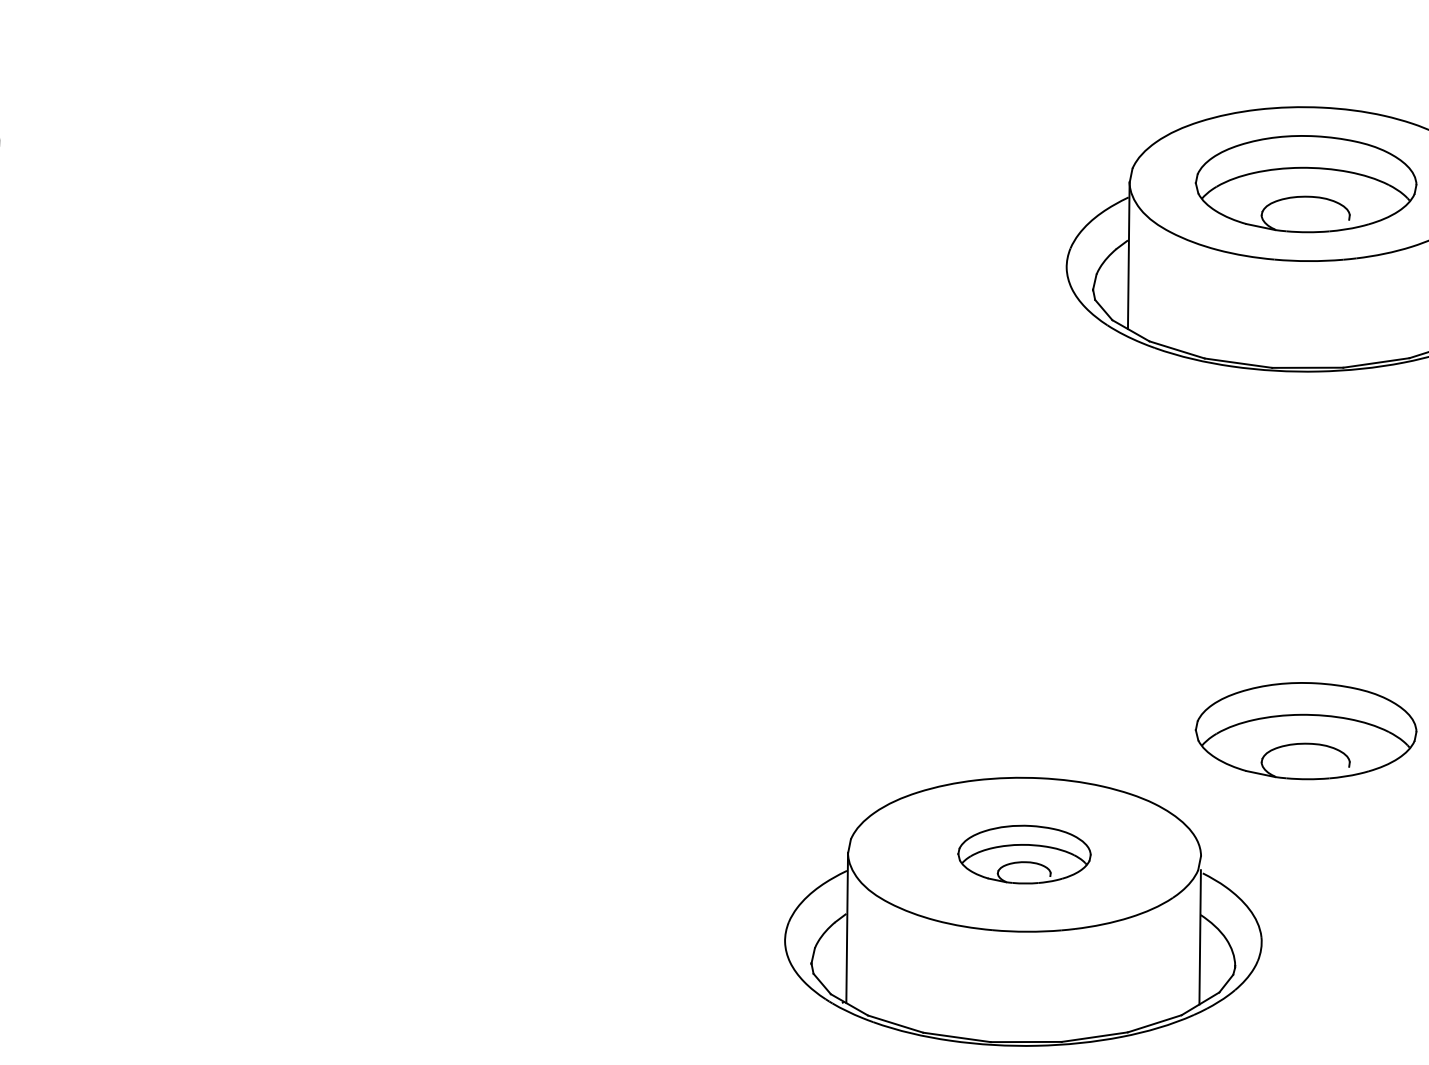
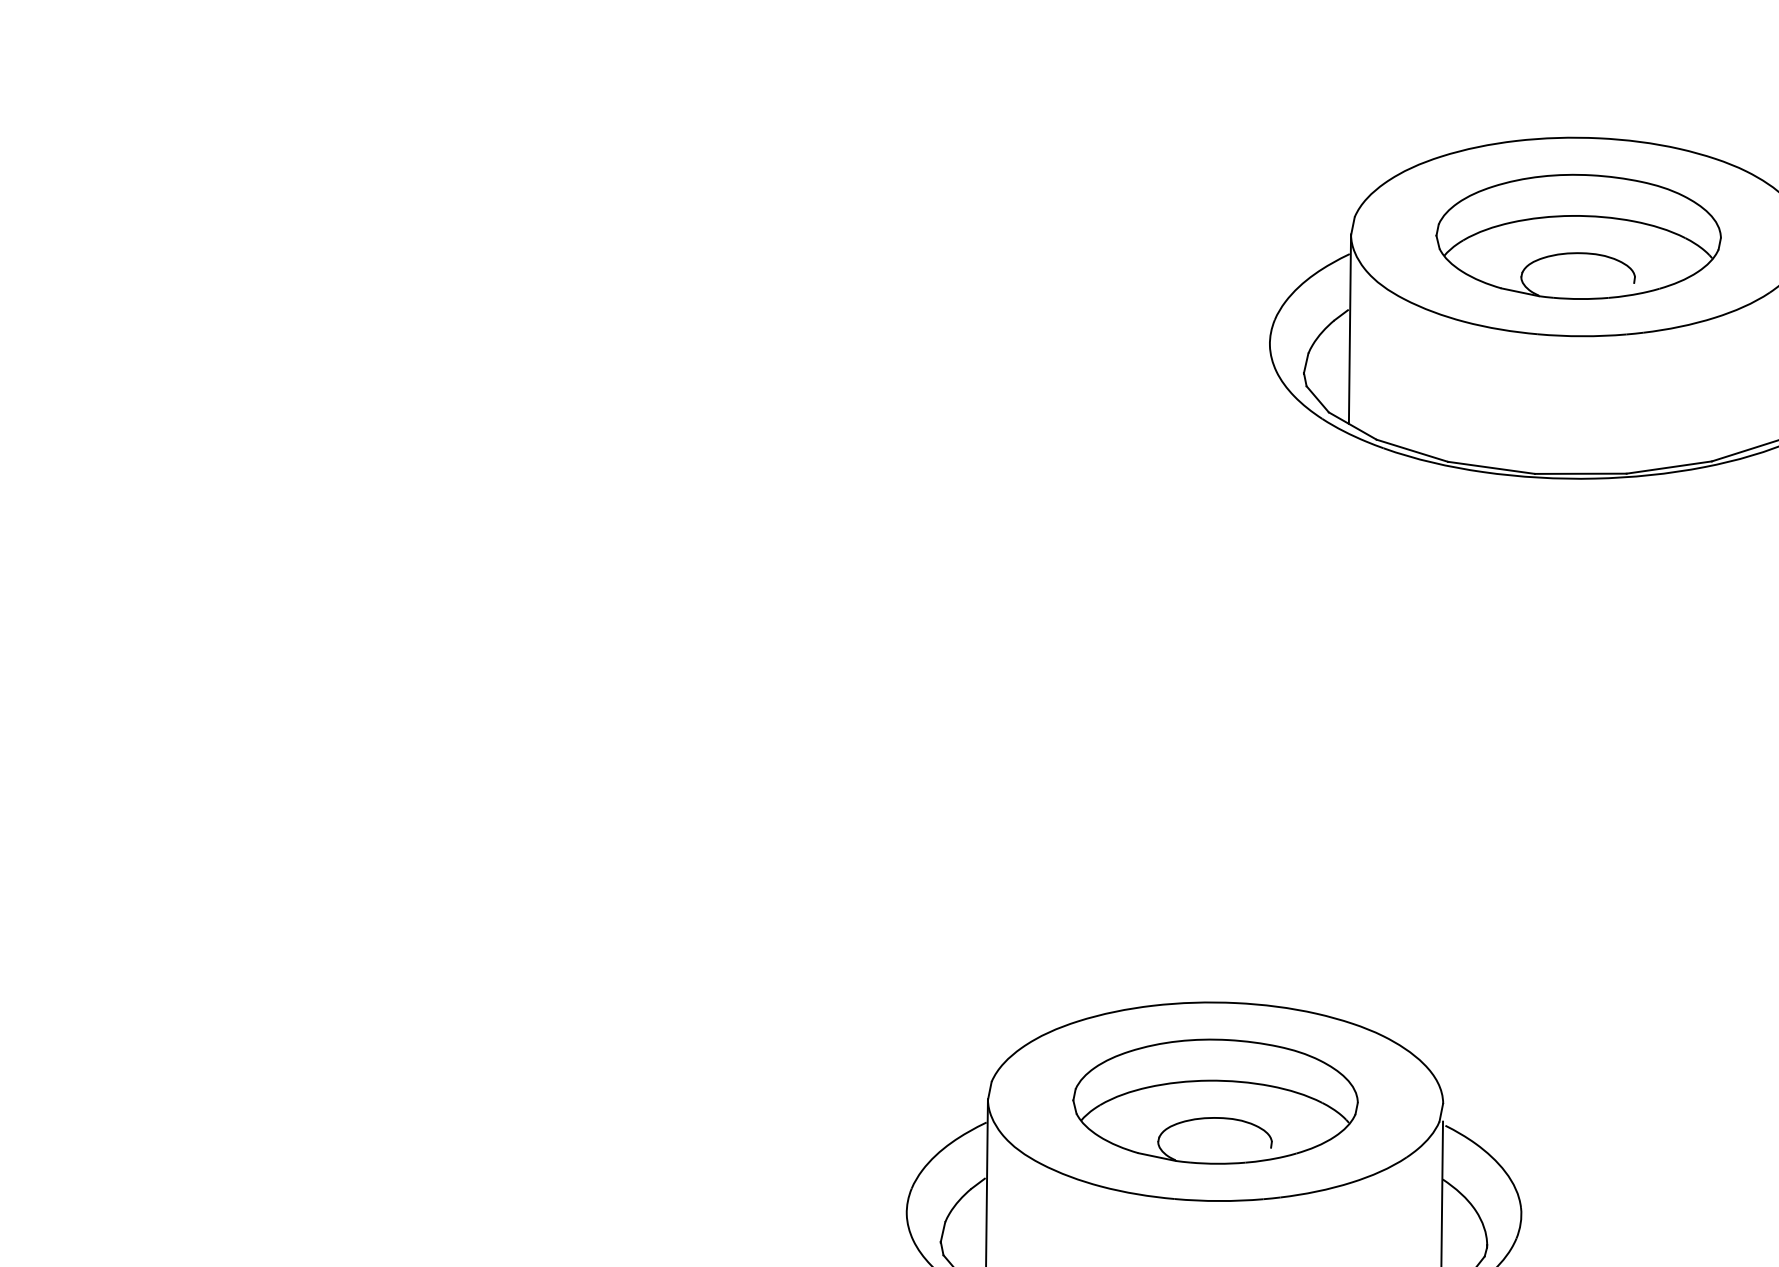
part: (1305, 731) -> (1577, 942), removed
part: (1024, 854) -> (1215, 1101), size x1.67

